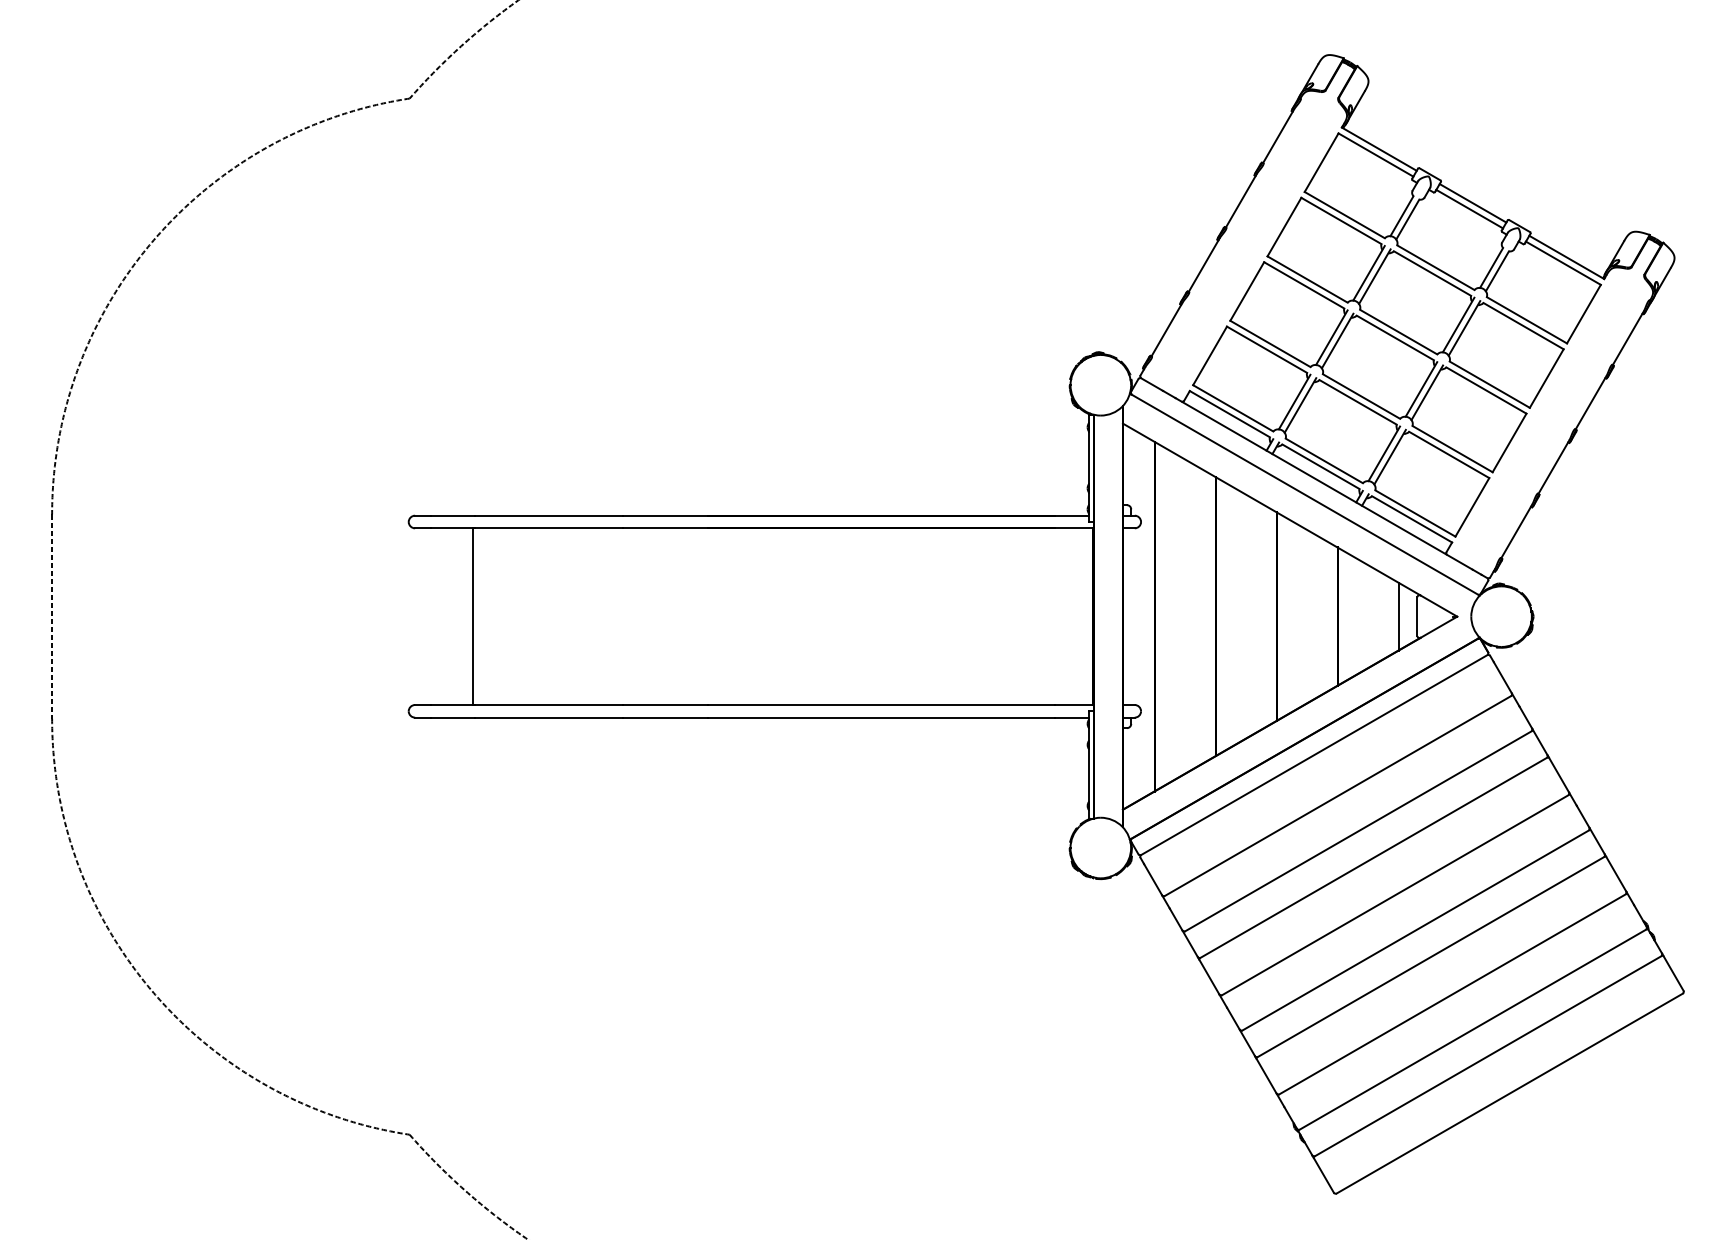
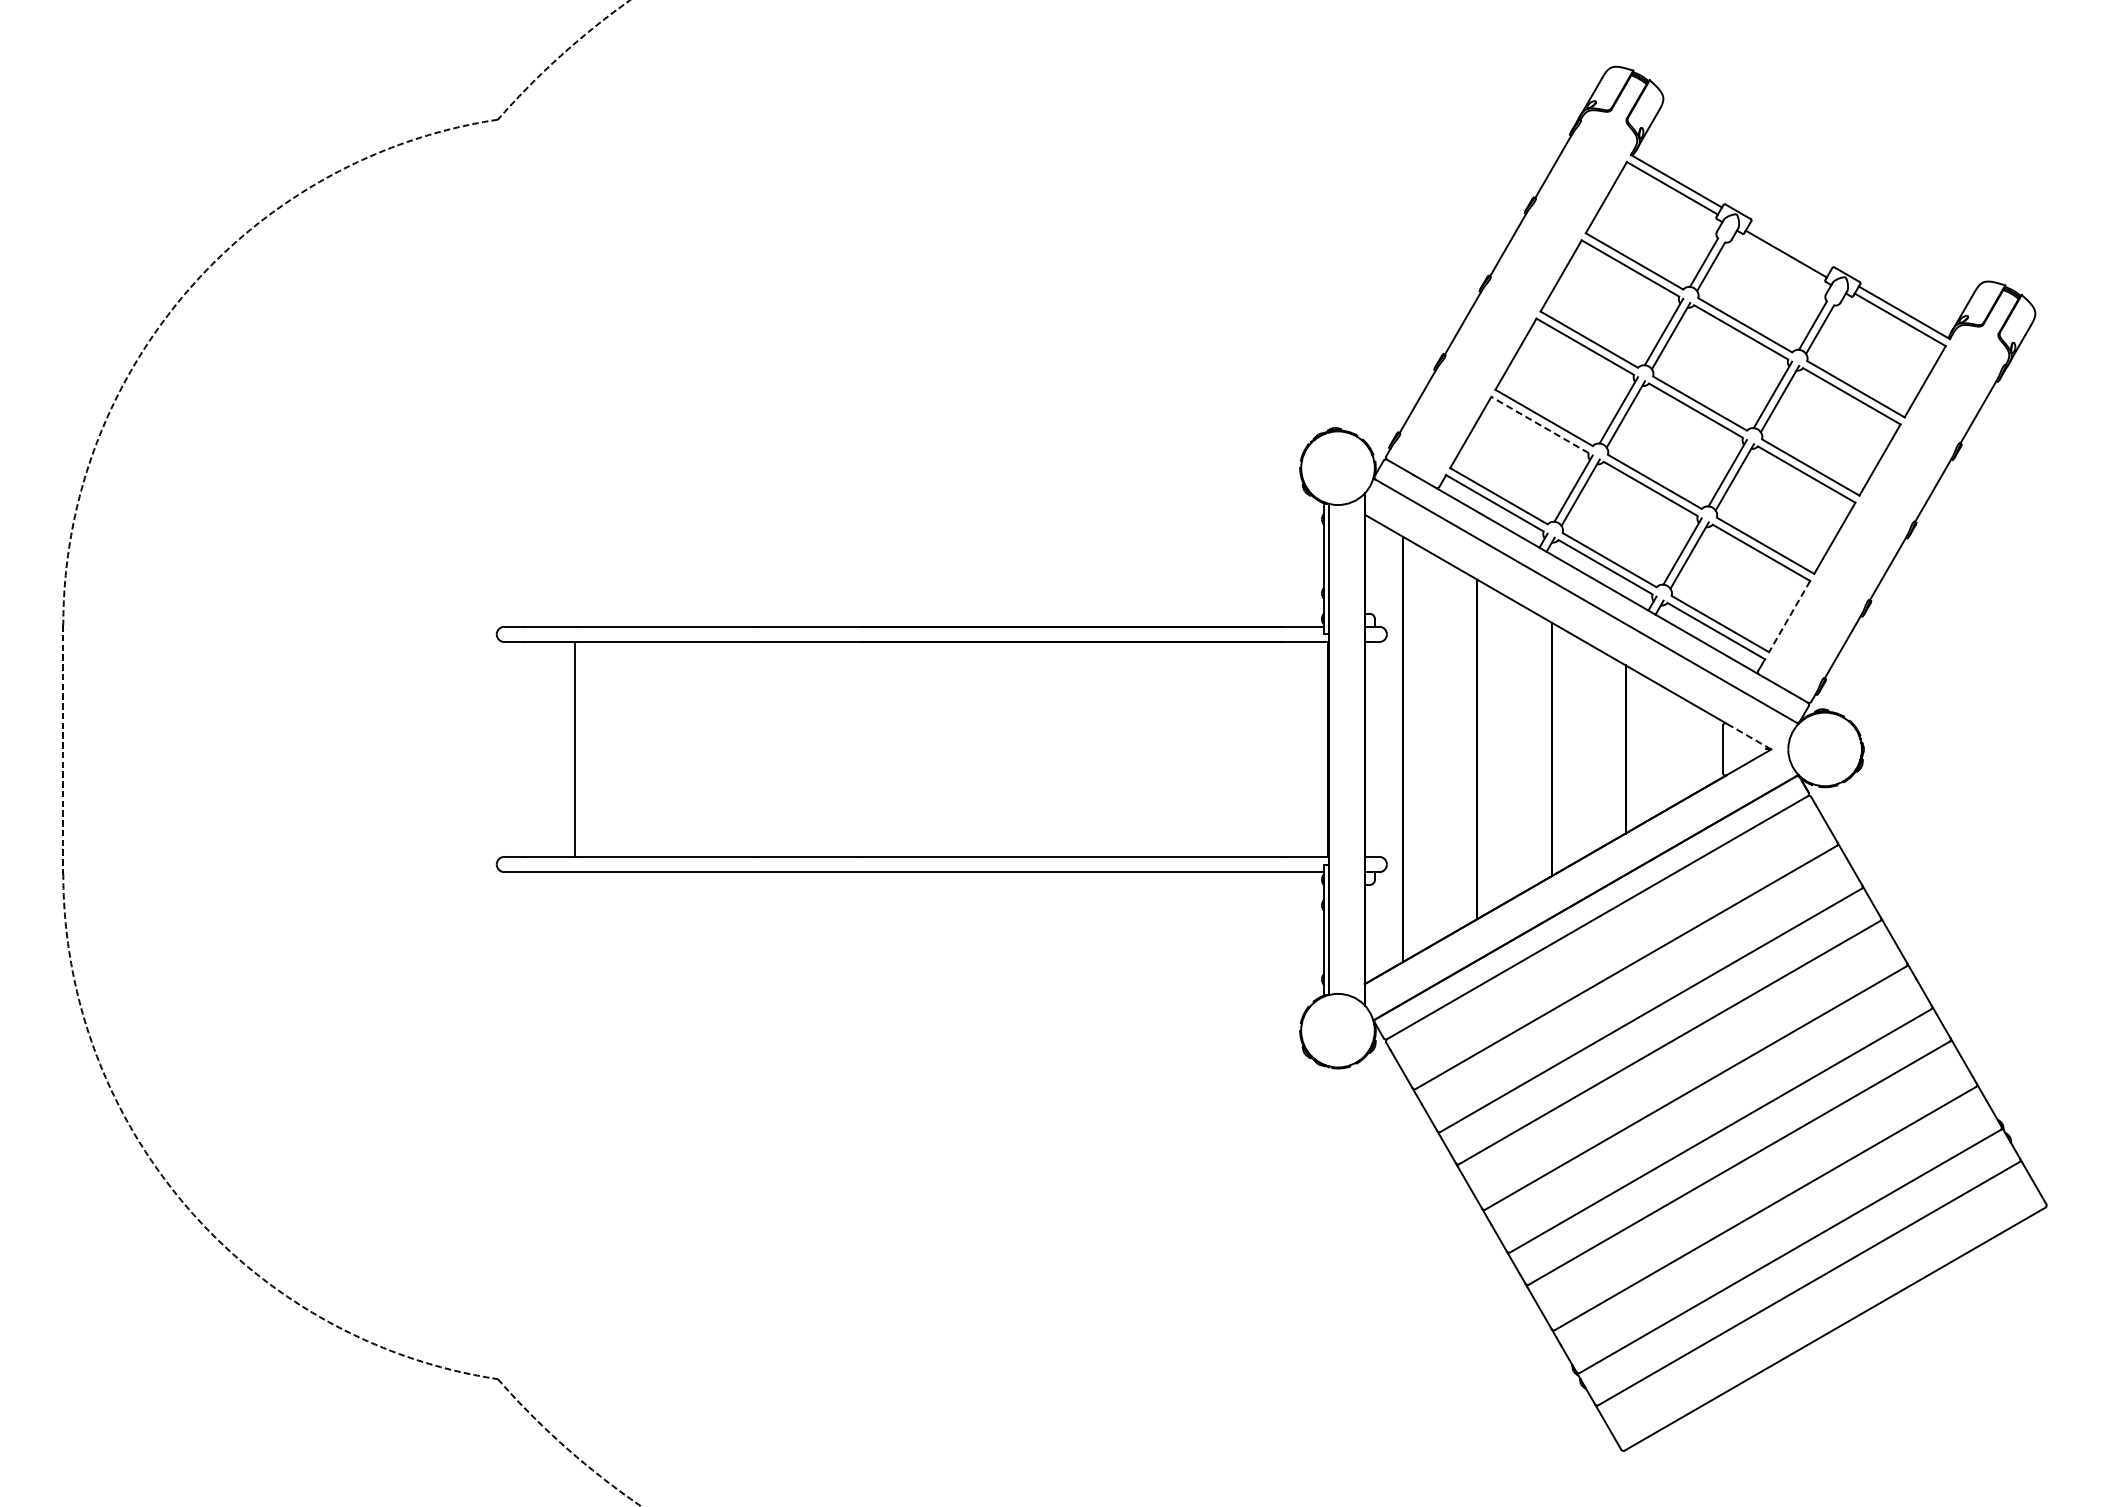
line: (1472, 202) -> (1789, 246), removed
line: (1266, 349) -> (1539, 424), solid -> dashed
line: (1472, 508) -> (1789, 617), solid -> dashed
line: (1439, 606) -> (1749, 736), solid -> dashed
line: (1398, 616) -> (1699, 749), removed

